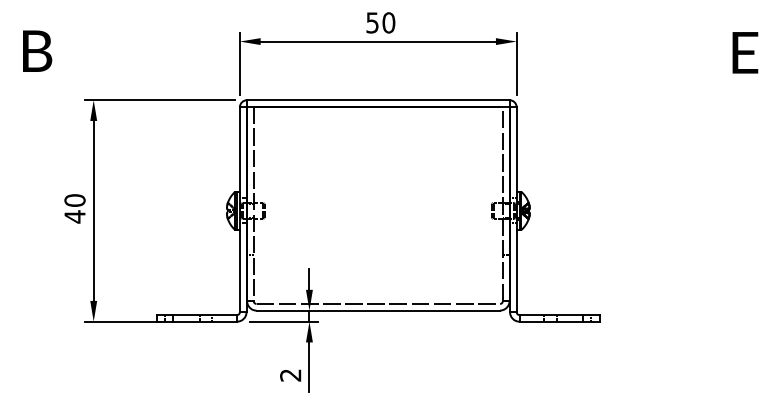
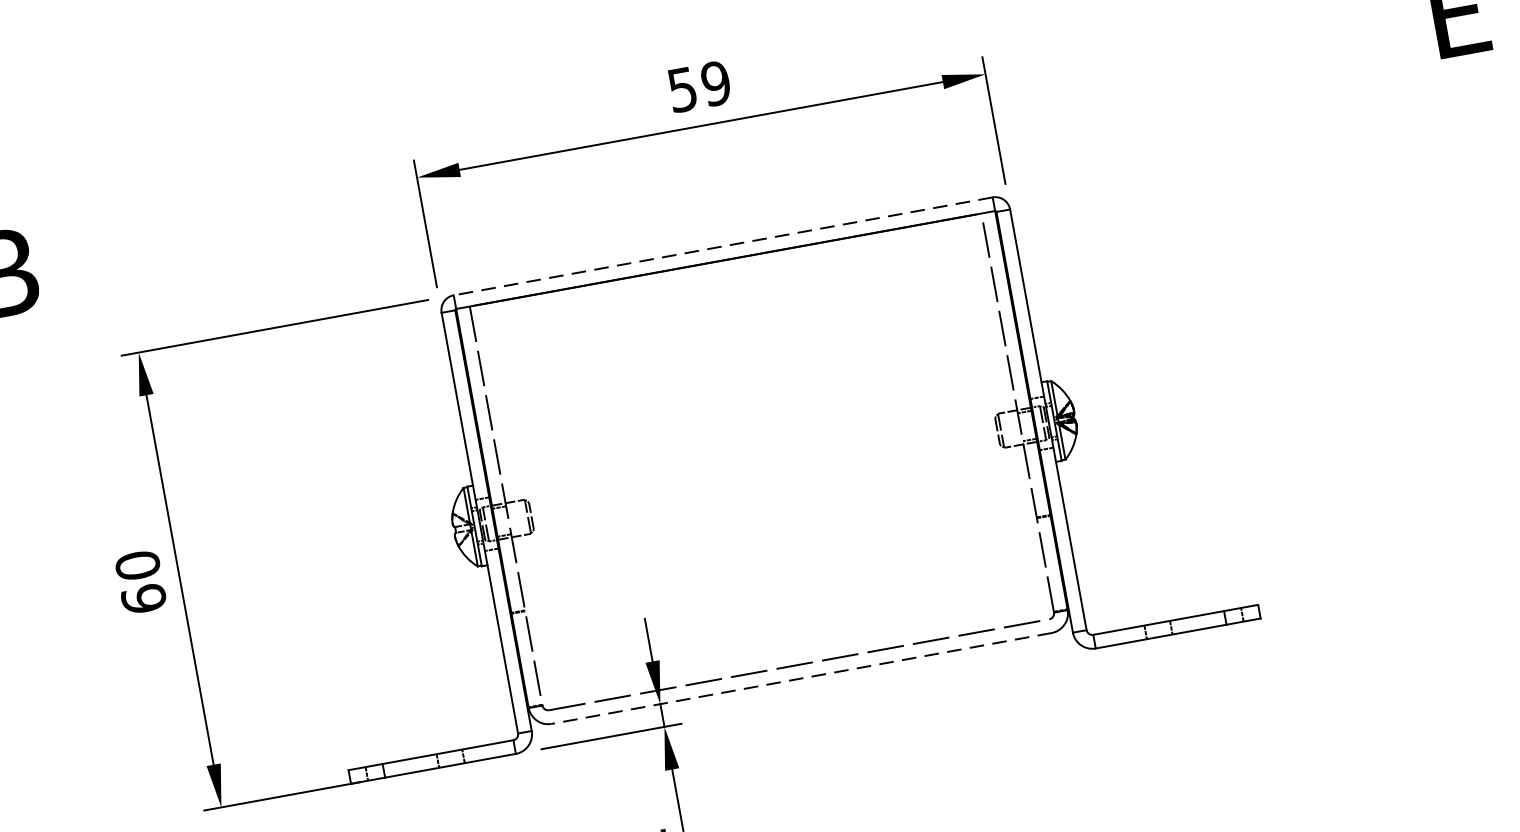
text: (388, 22) -> (715, 82), 50 -> 59
line: (377, 100) -> (721, 247), solid -> dashed
text: (74, 216) -> (142, 598), 40 -> 60
line: (378, 310) -> (802, 678), solid -> dashed

